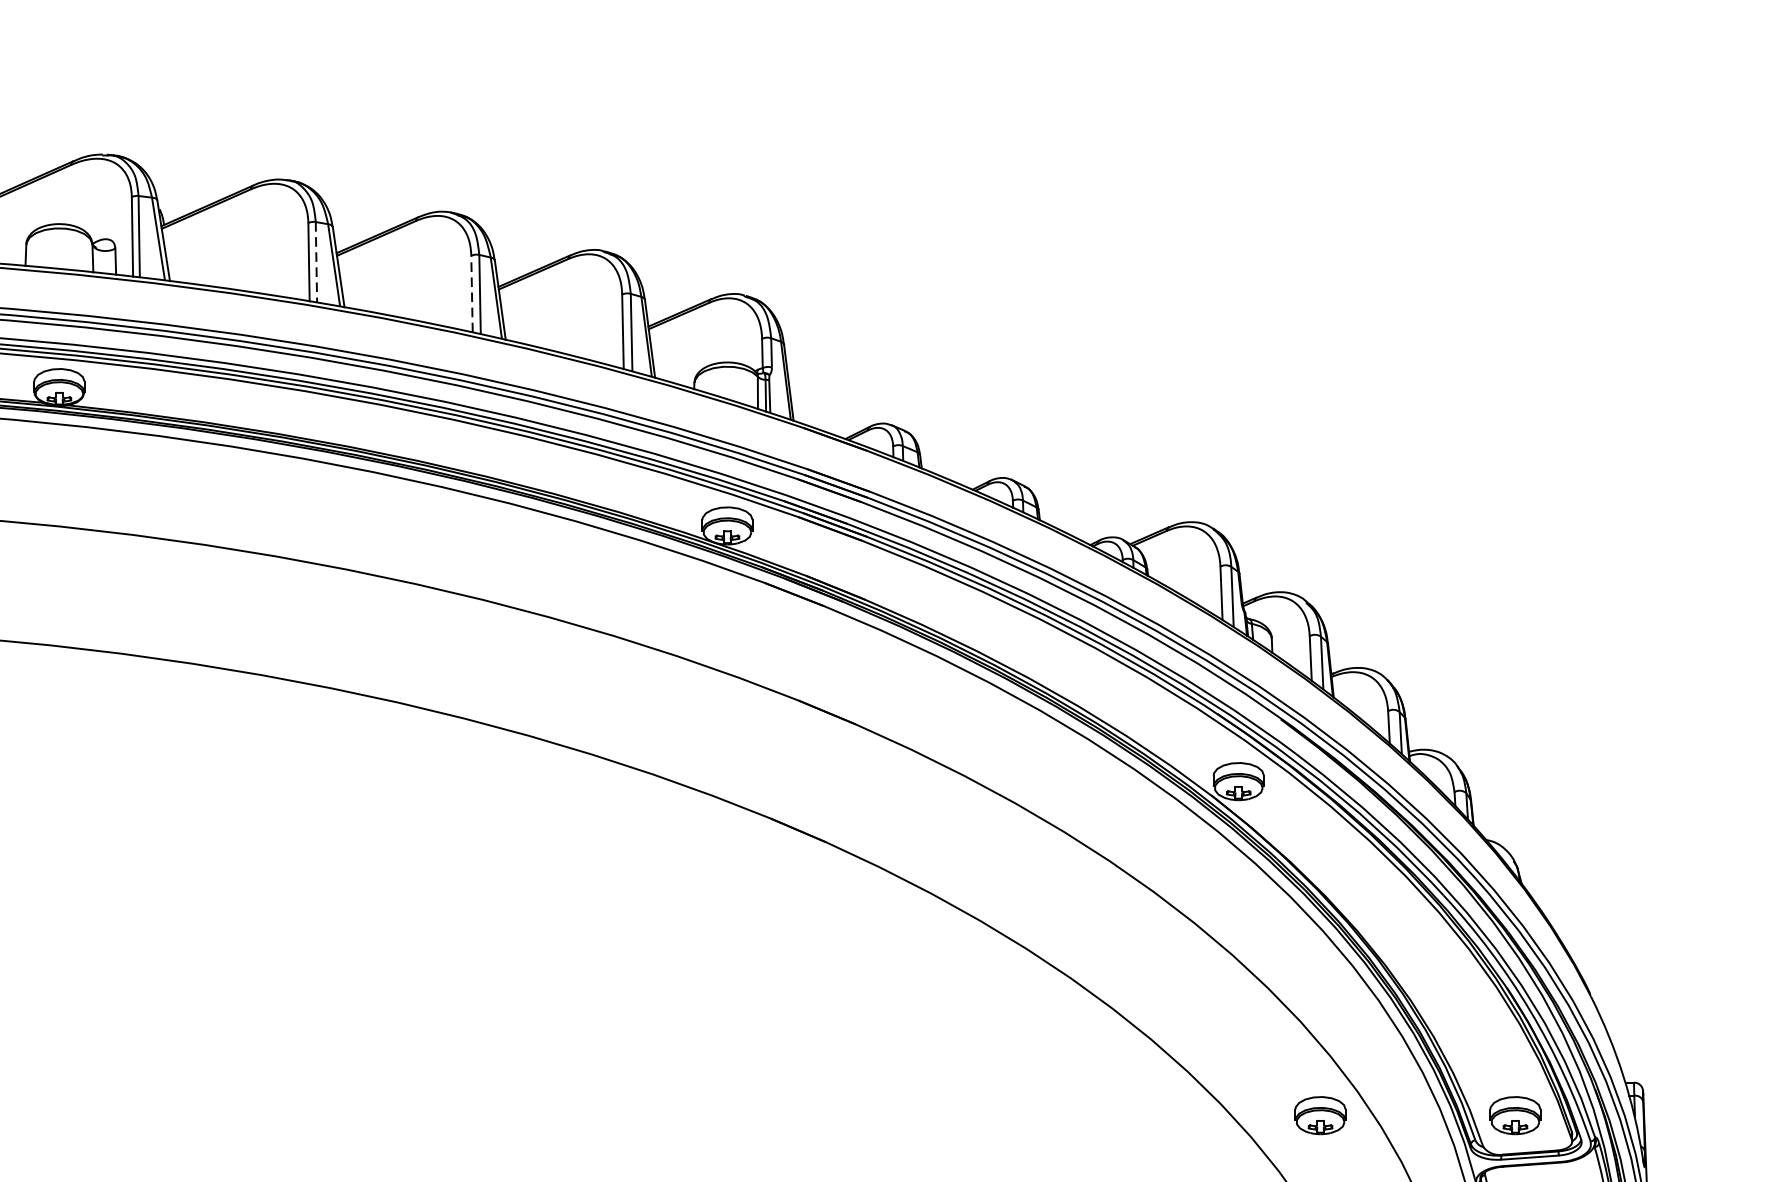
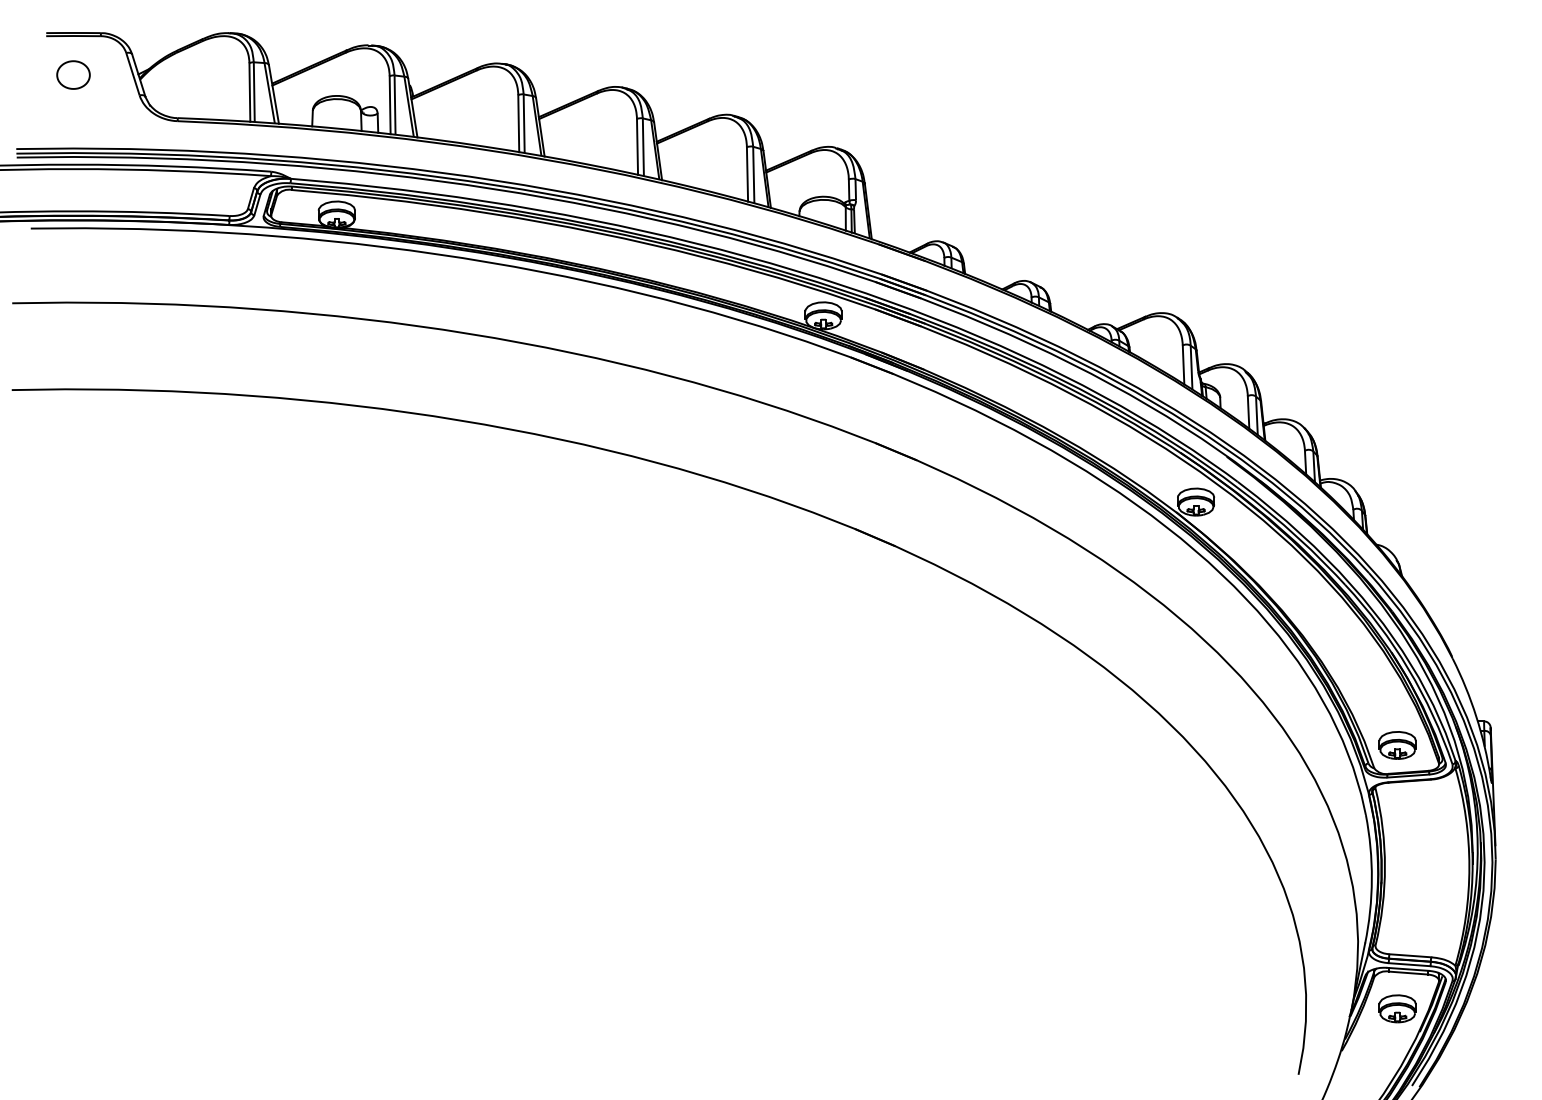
line: (316, 261) -> (524, 123), dashed -> solid
line: (471, 293) -> (637, 146), dashed -> solid
part: (1320, 1115) -> (1255, 745), removed

